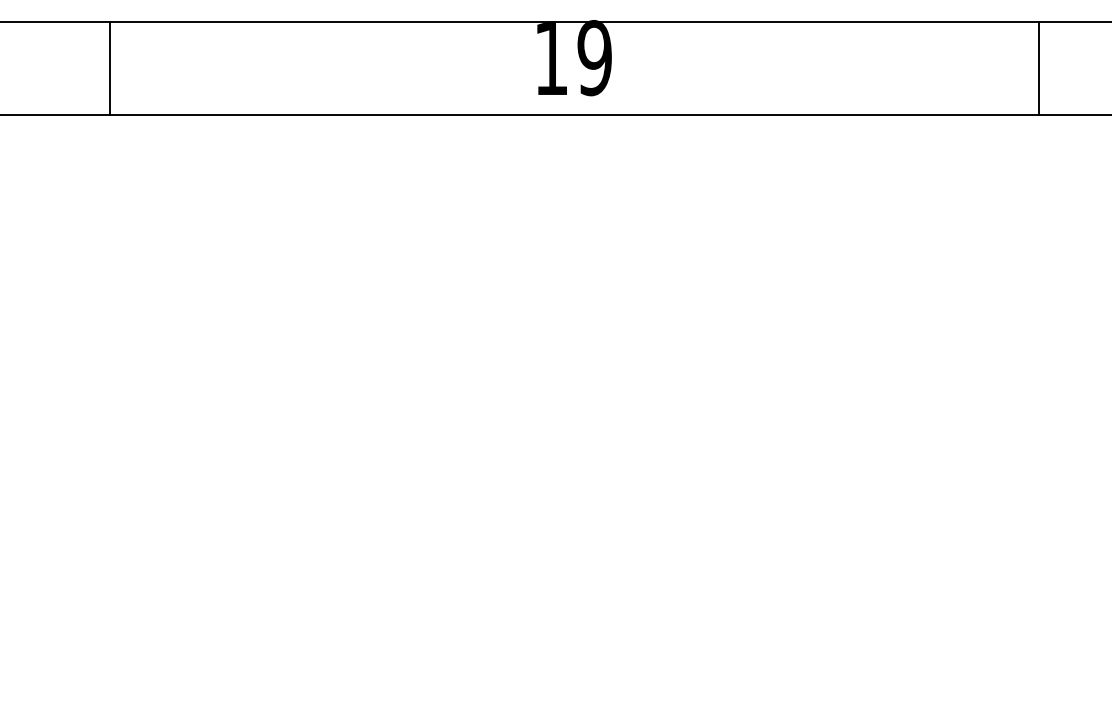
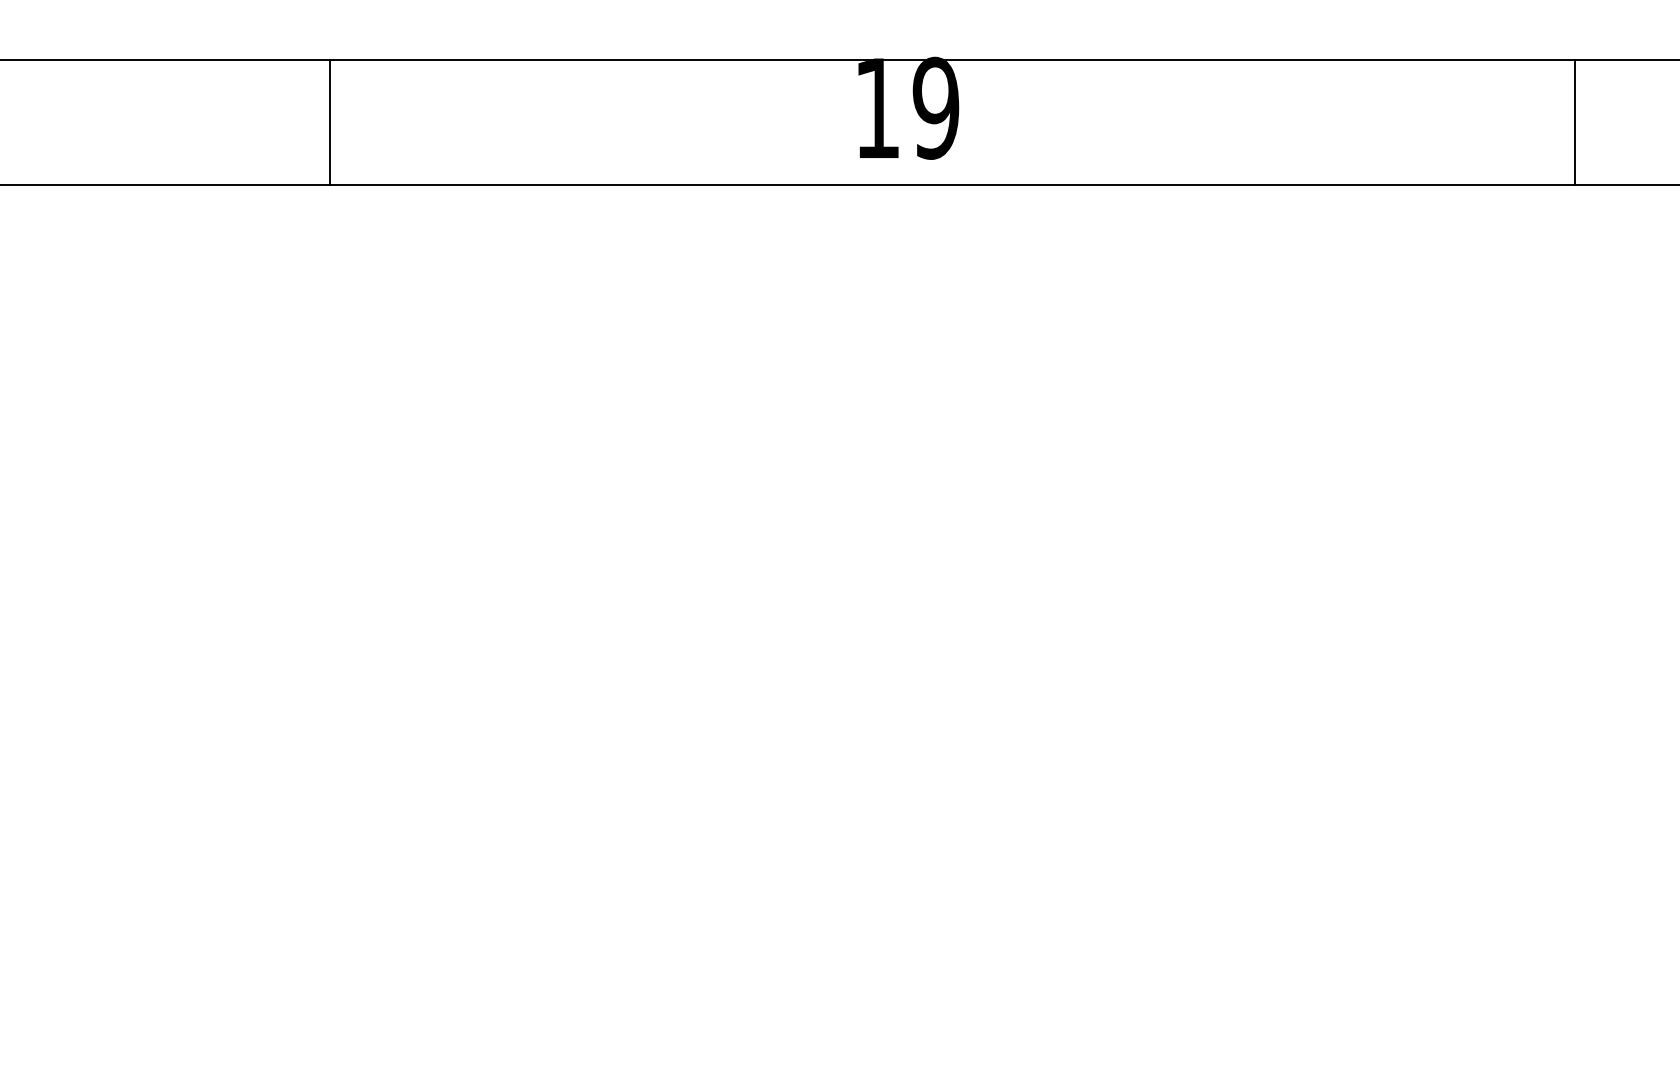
line: (110, 68) -> (330, 122), moved
line: (1038, 68) -> (1574, 122), moved

